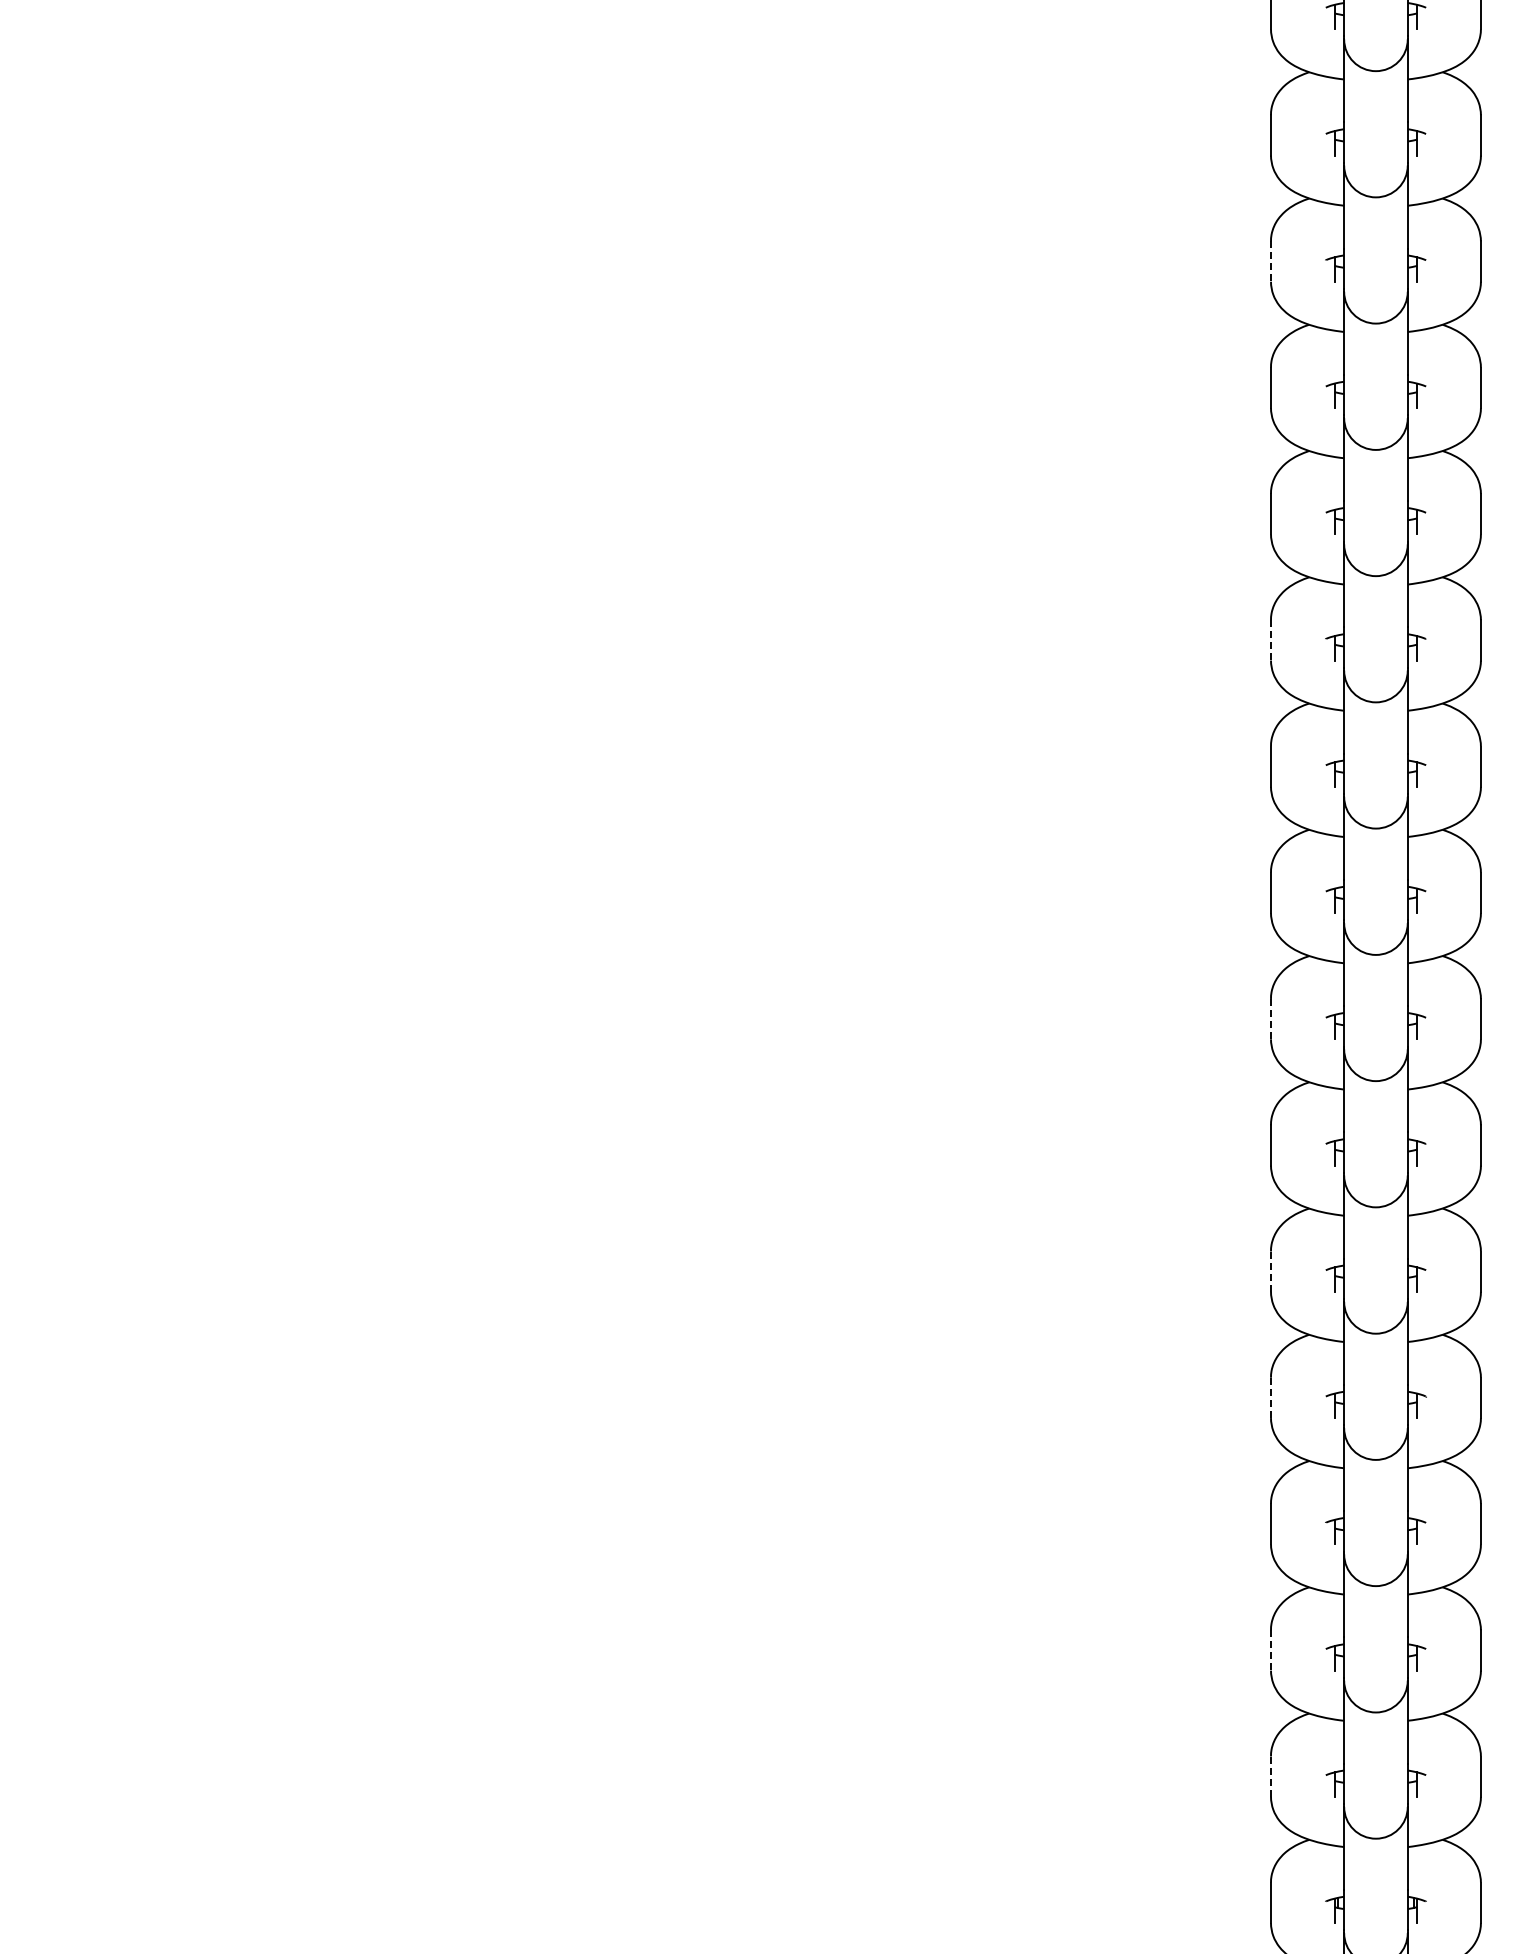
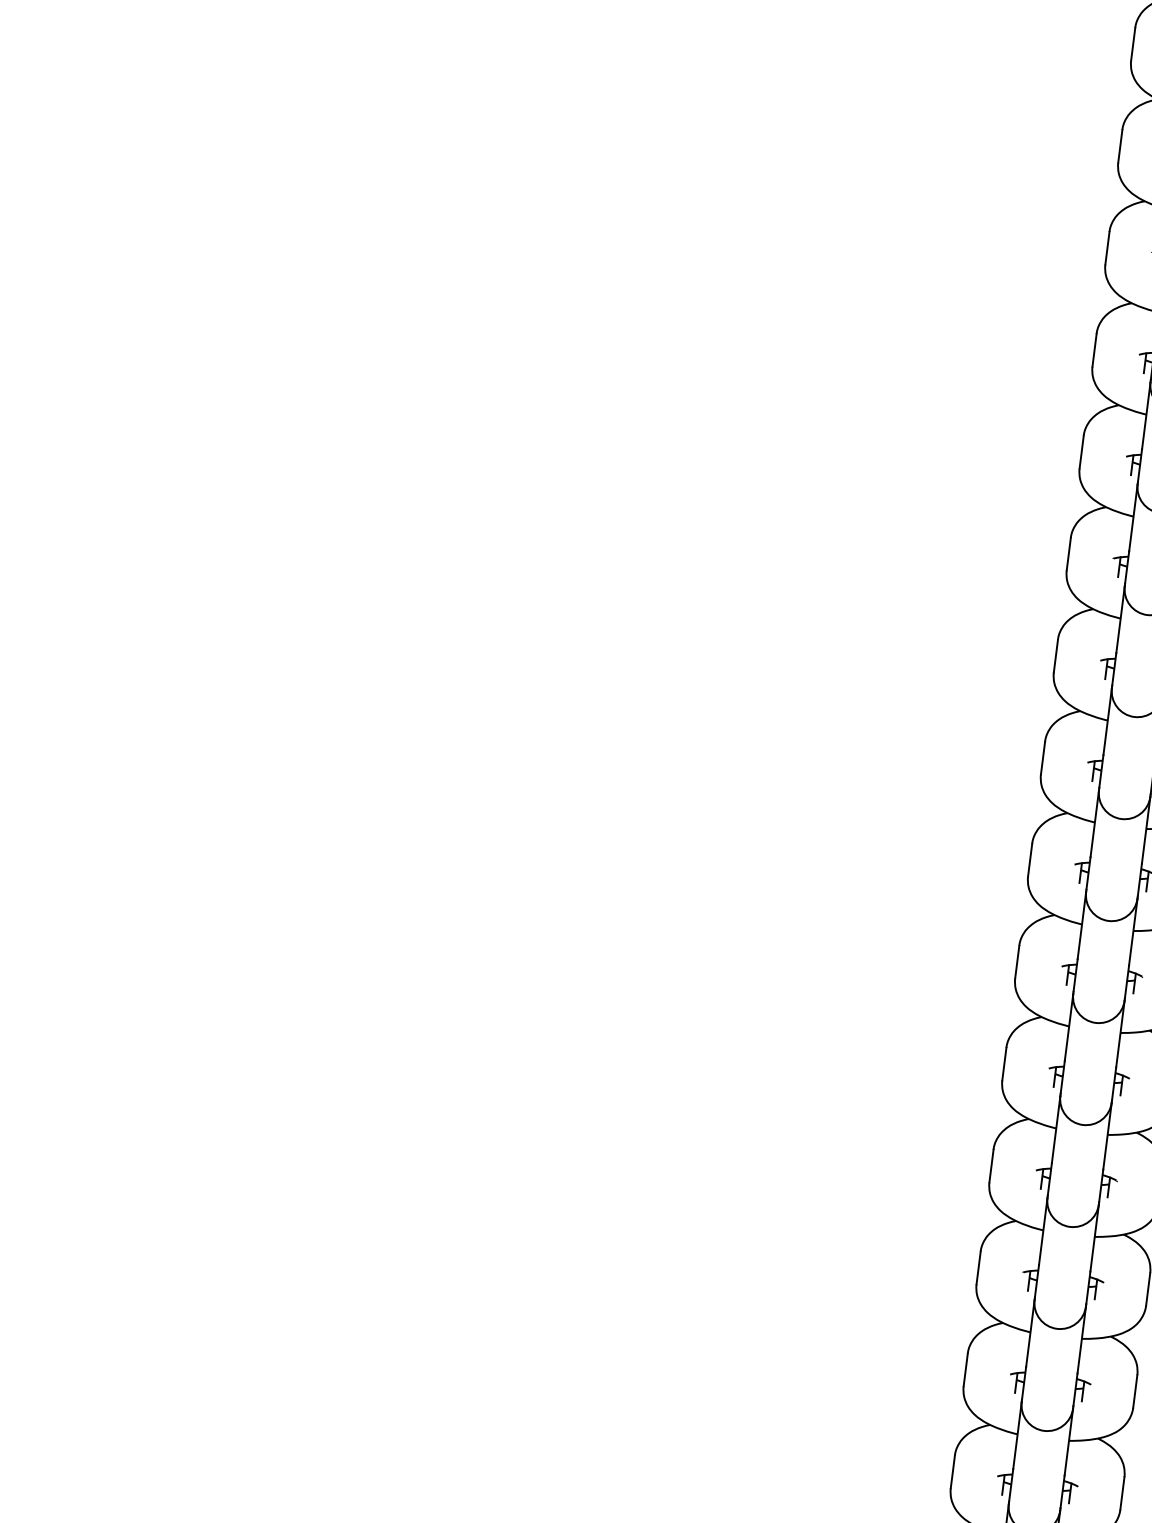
line: (1271, 262) -> (1107, 249), dashed -> solid
line: (1271, 640) -> (1069, 554), dashed -> solid
line: (1271, 1019) -> (1030, 860), dashed -> solid
line: (1271, 1272) -> (1004, 1064), dashed -> solid
line: (1271, 1398) -> (991, 1166), dashed -> solid
line: (1271, 1650) -> (966, 1370), dashed -> solid
line: (1271, 1777) -> (953, 1472), dashed -> solid

